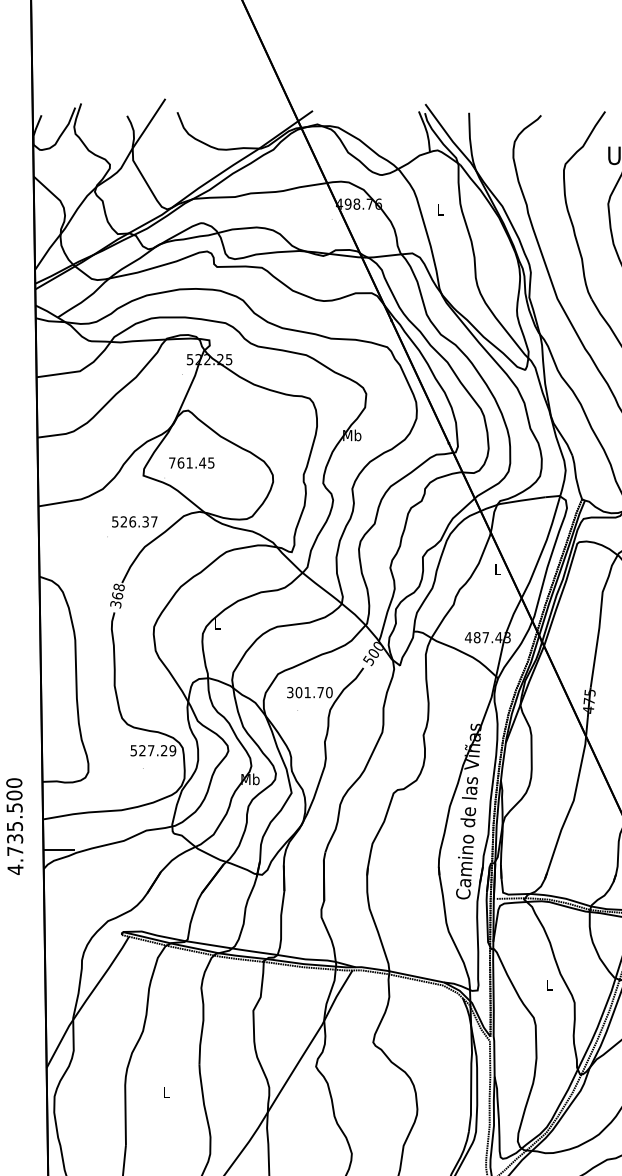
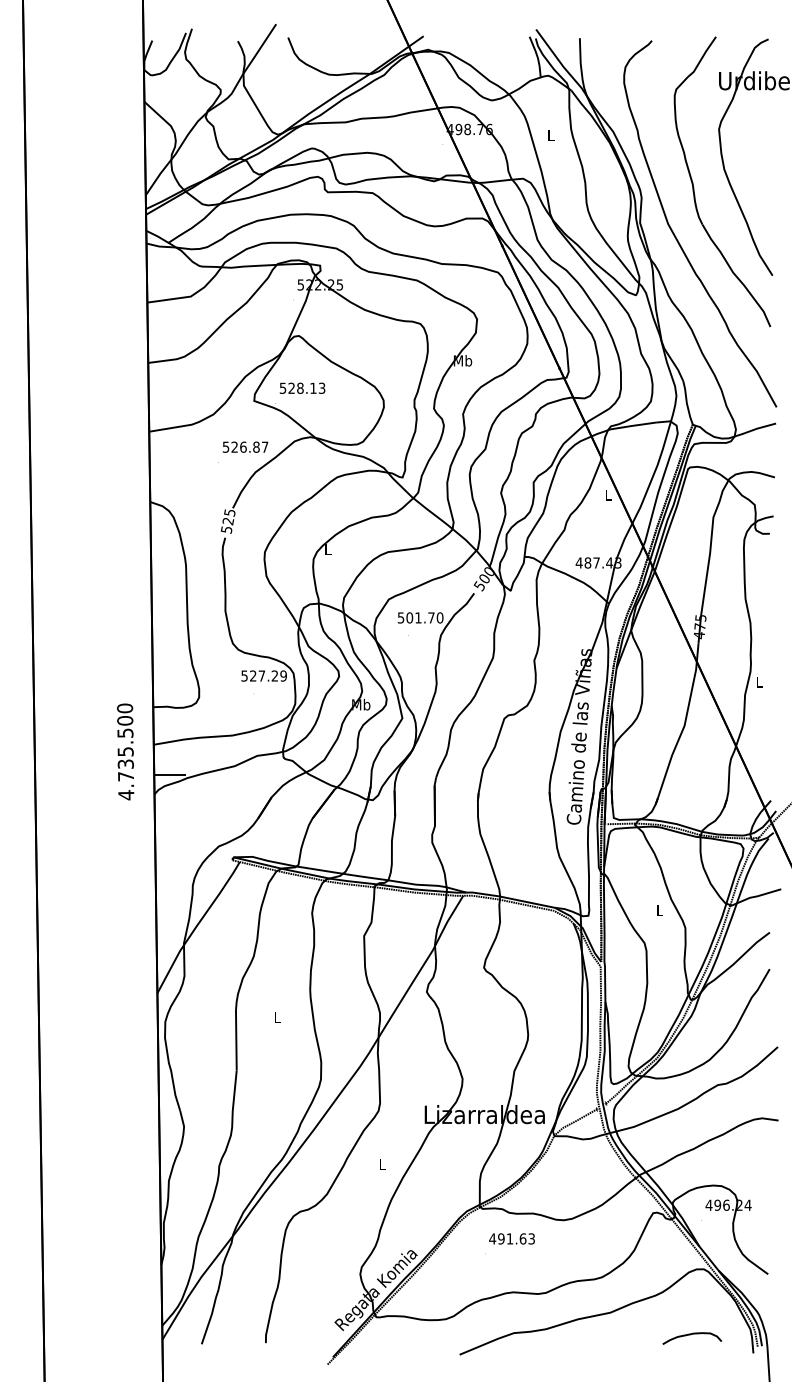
text: (191, 462) -> (302, 387), 761.45 -> 528.13
text: (145, 521) -> (256, 446), 526.37 -> 526.87
text: (117, 595) -> (228, 520), 368 -> 525
text: (290, 692) -> (401, 617), 301.70 -> 501.70

